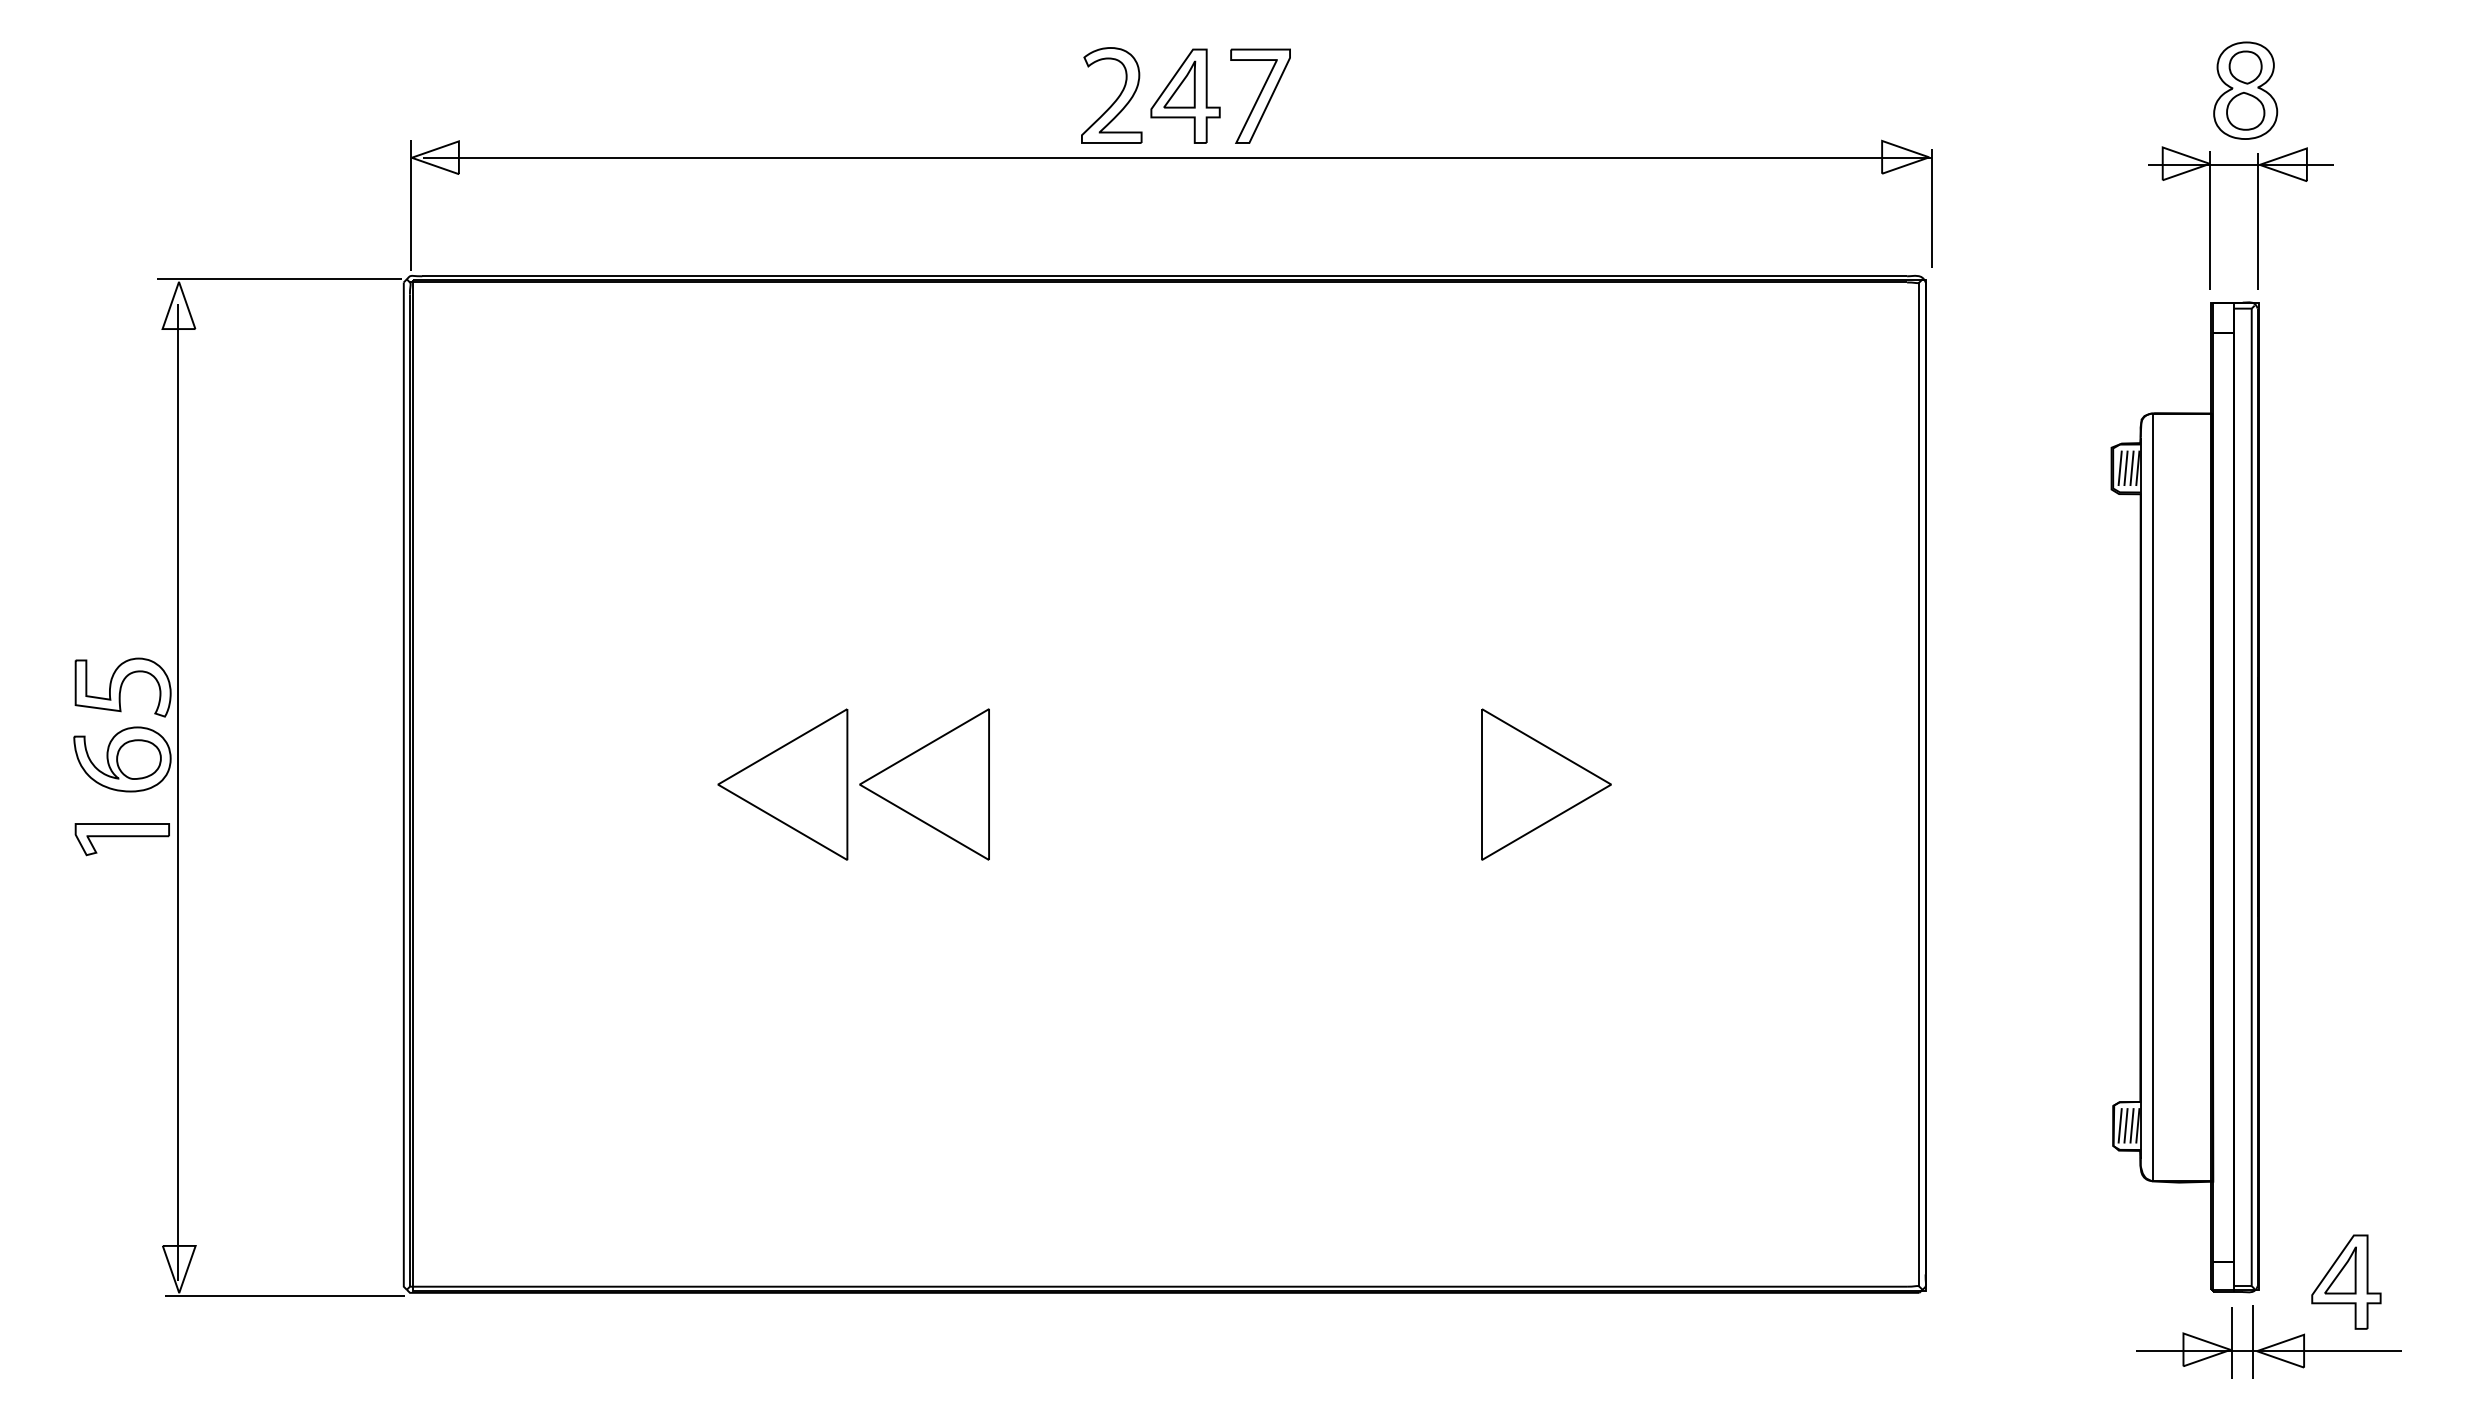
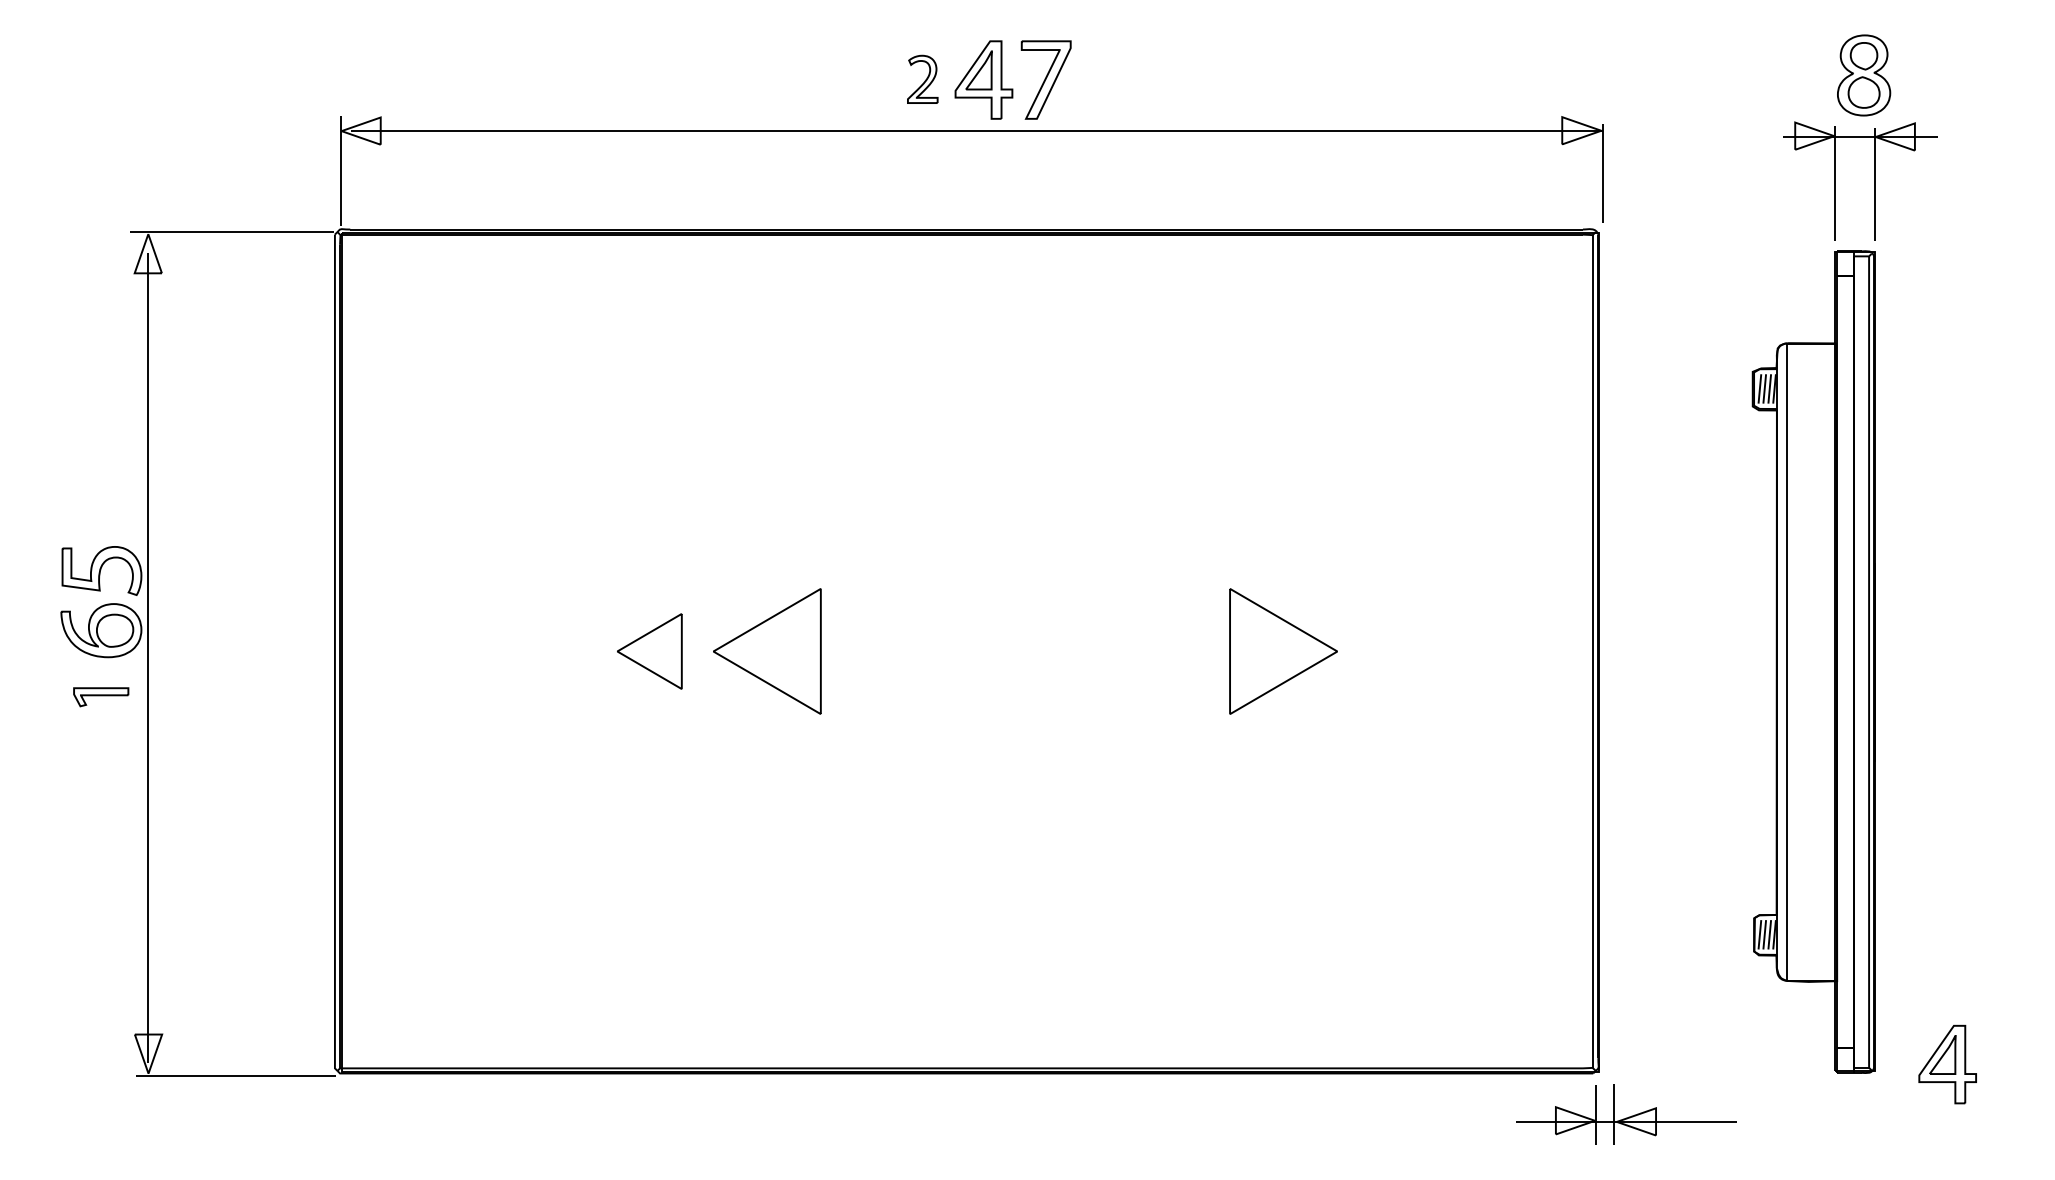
part: (1111, 95) -> (922, 79), size x0.6
part: (782, 784) -> (649, 651), size x0.6
part: (121, 839) -> (100, 697), size x0.7
part: (2268, 1341) -> (1626, 1113), moved

